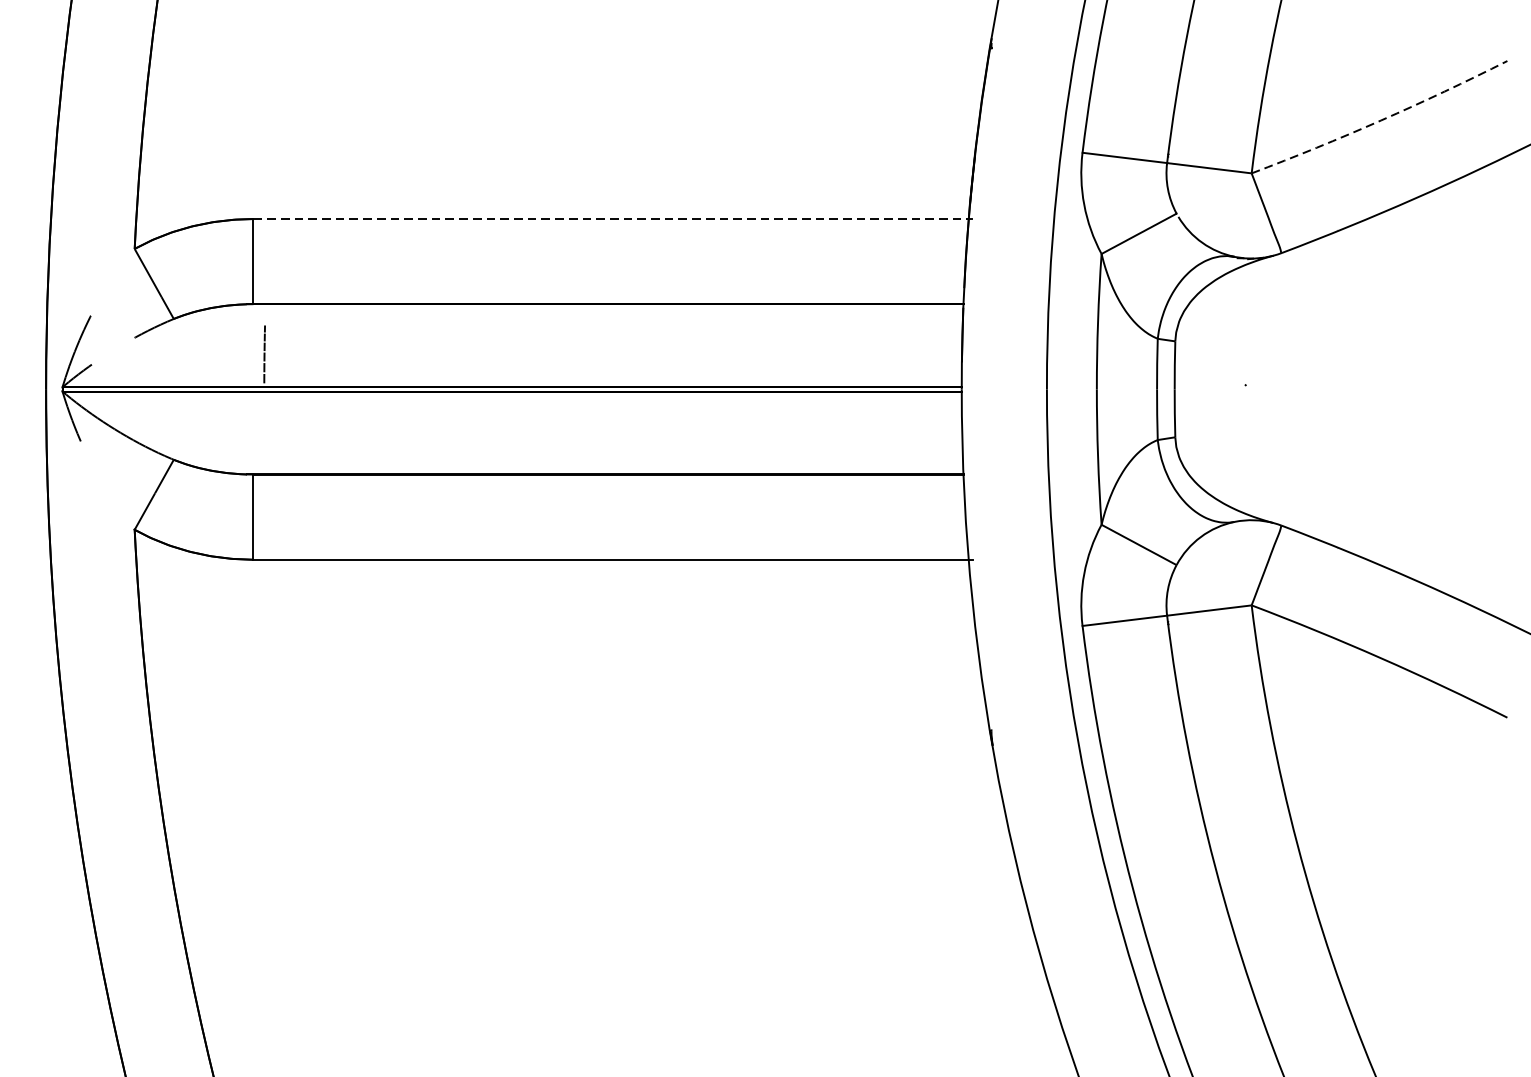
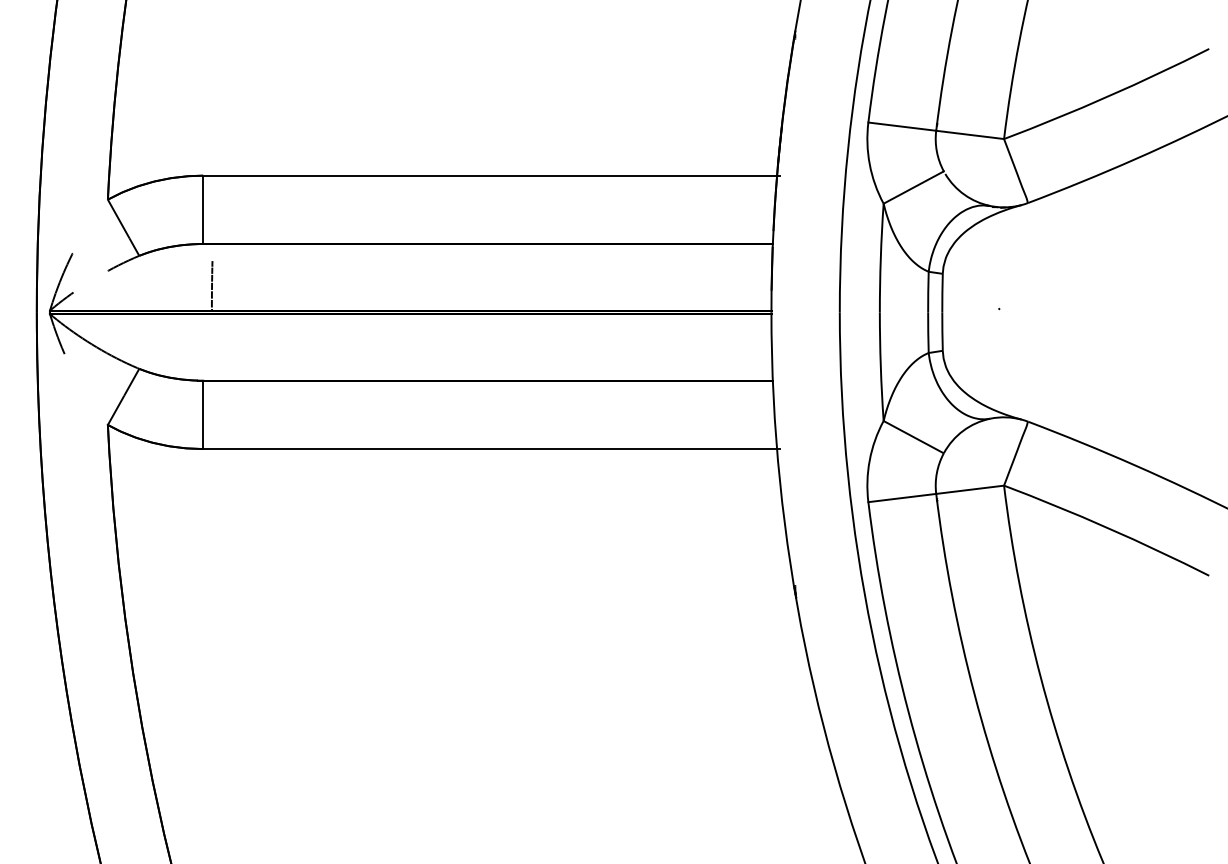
arc: (1380, 120) -> (1107, 96), dashed -> solid
line: (611, 218) -> (490, 175), dashed -> solid

